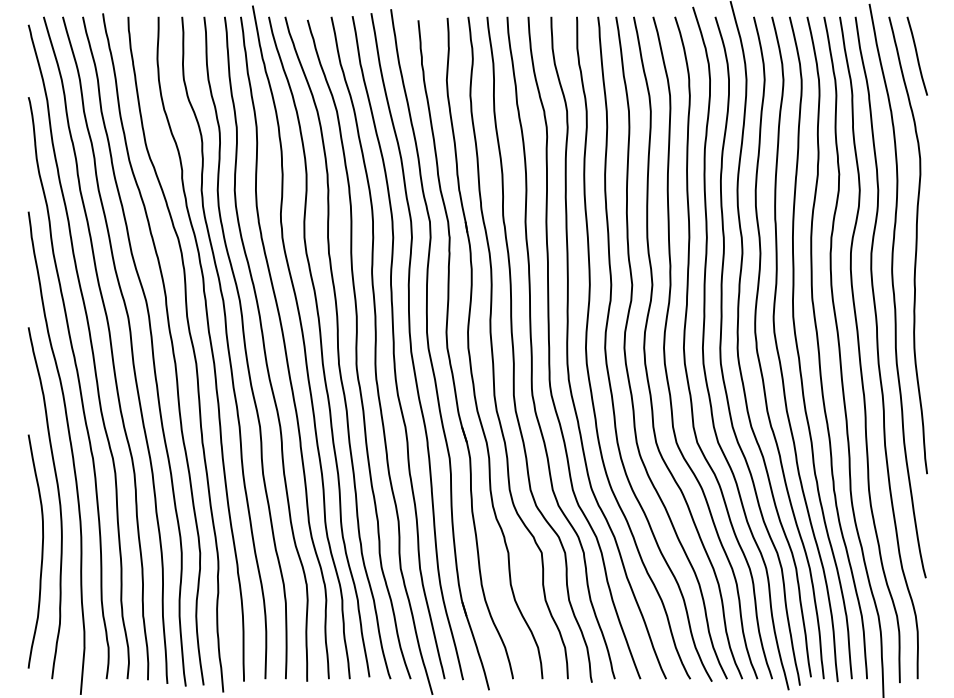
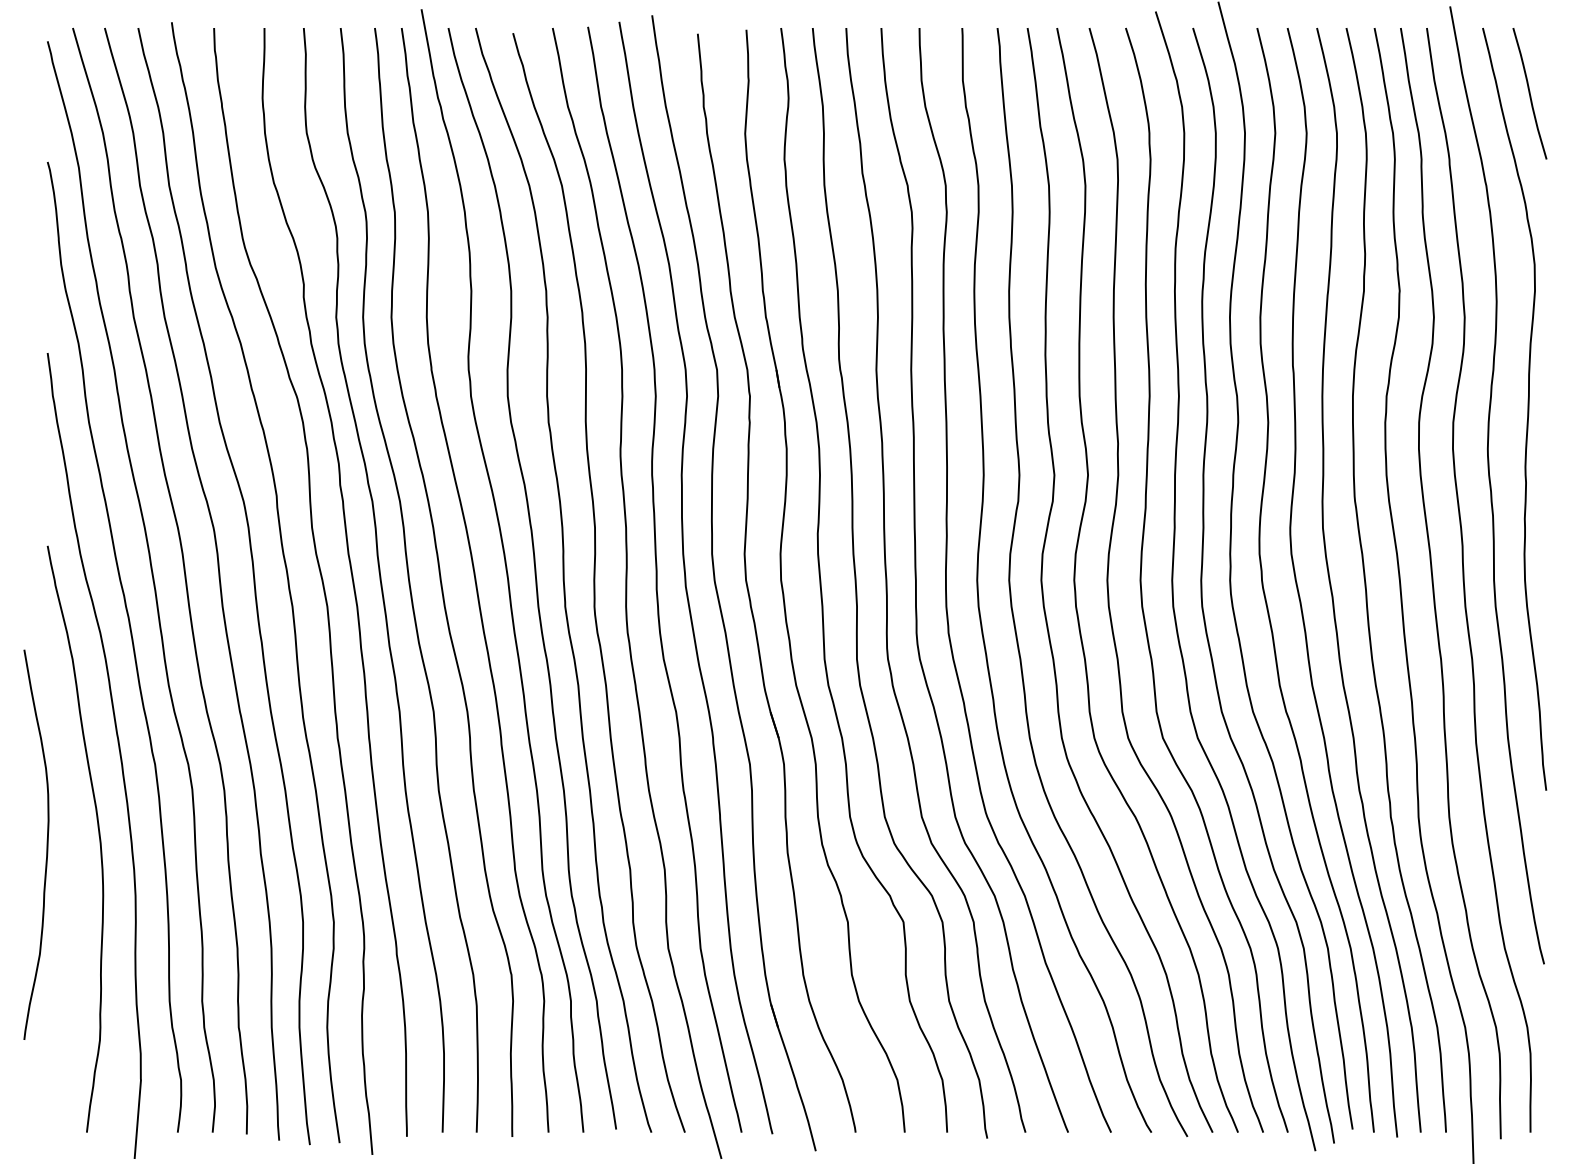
curve: (41, 551) -> (45, 844), moved

